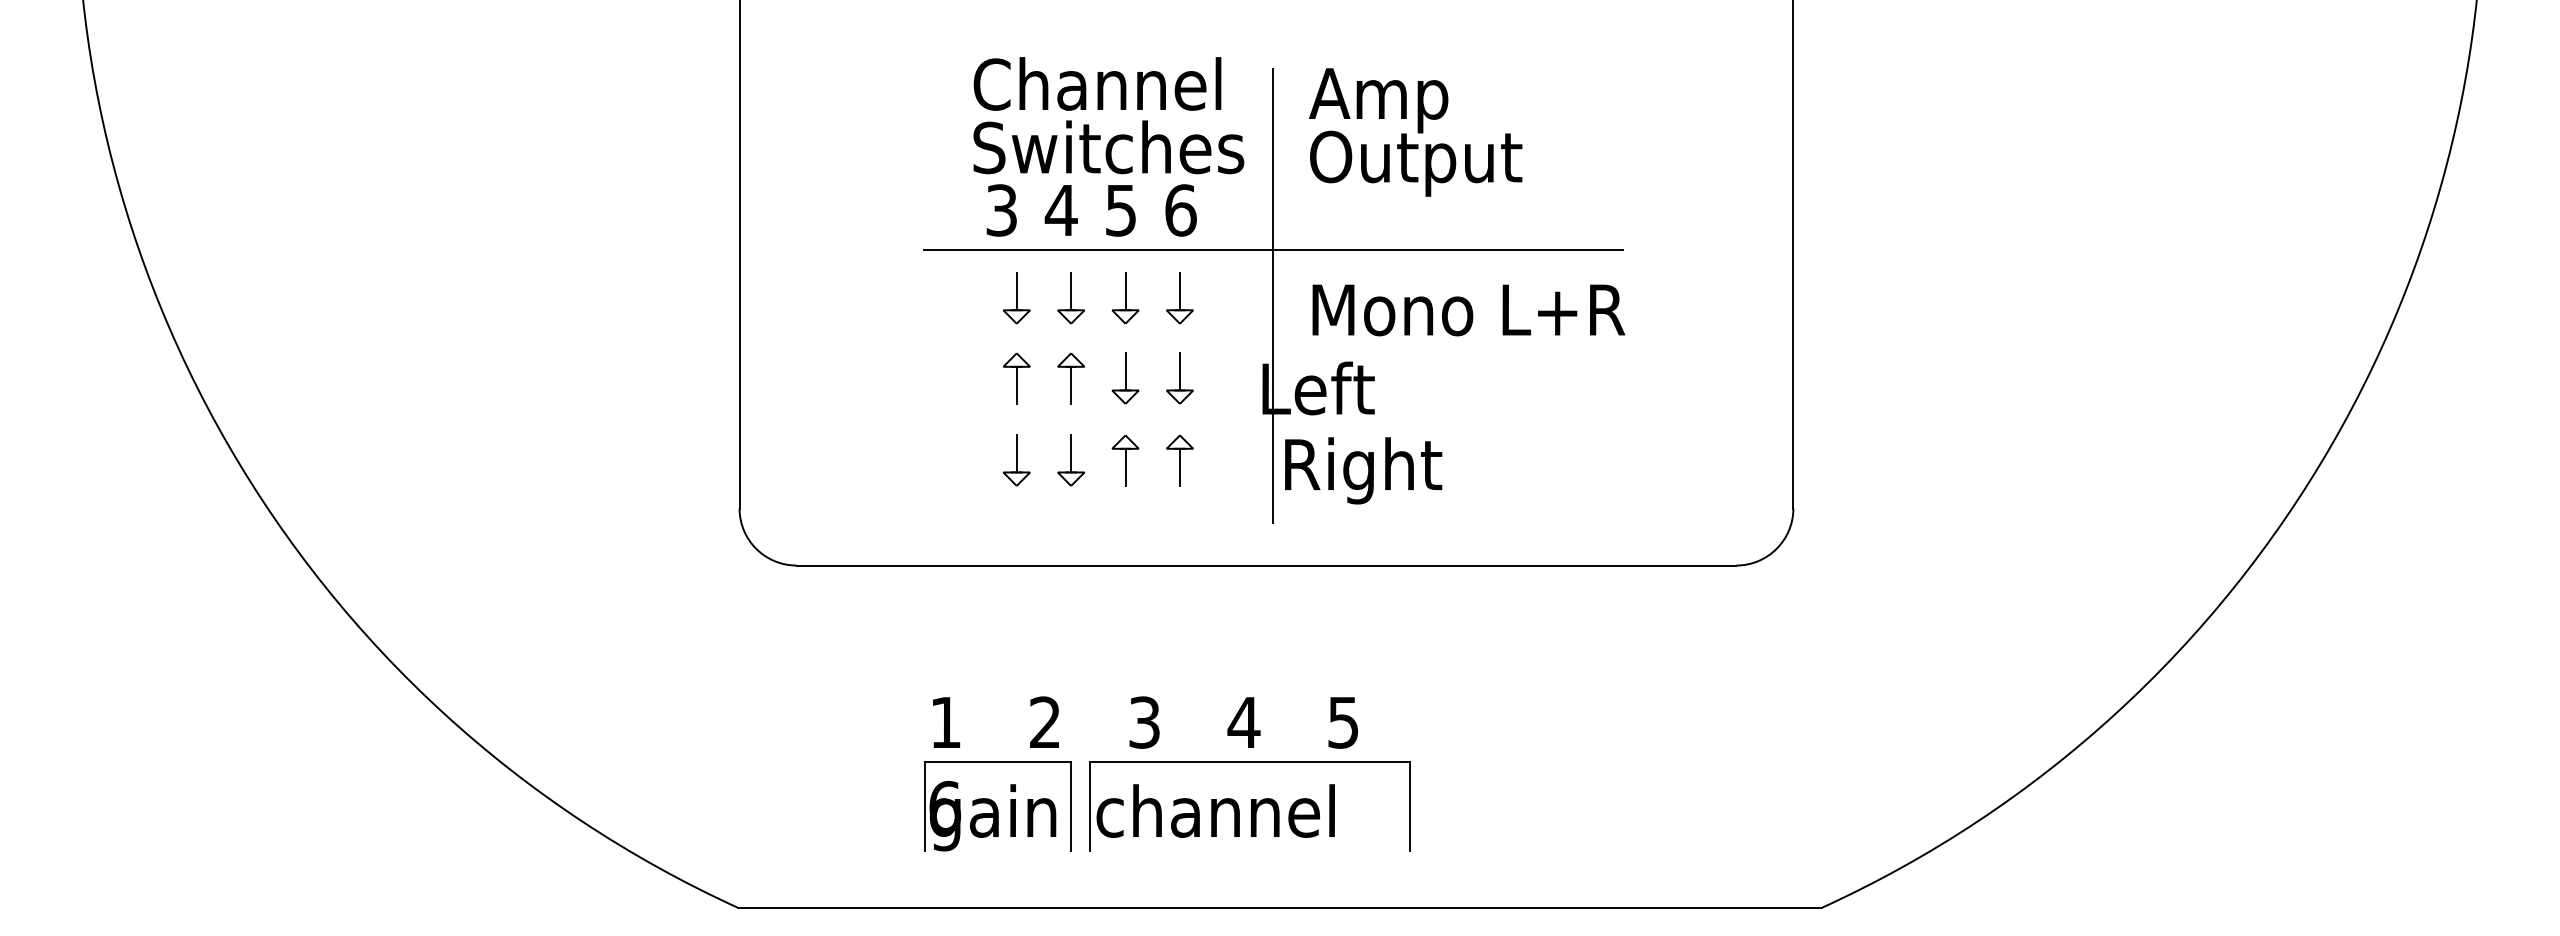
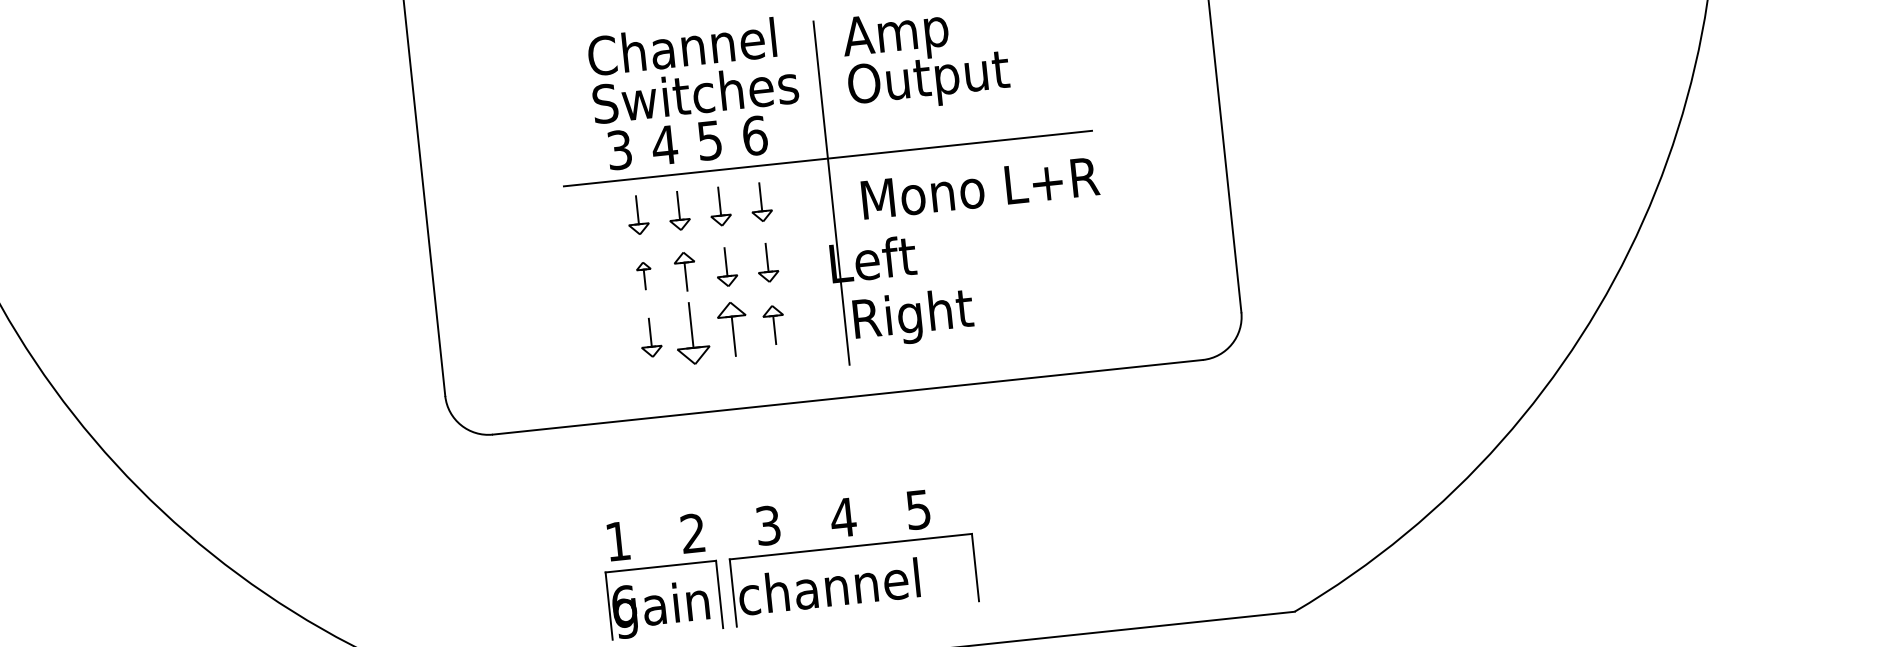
part: (1016, 378) -> (644, 275), size x0.7
part: (1070, 460) -> (691, 333), size x1.6
part: (1125, 460) -> (733, 329), size x1.4

